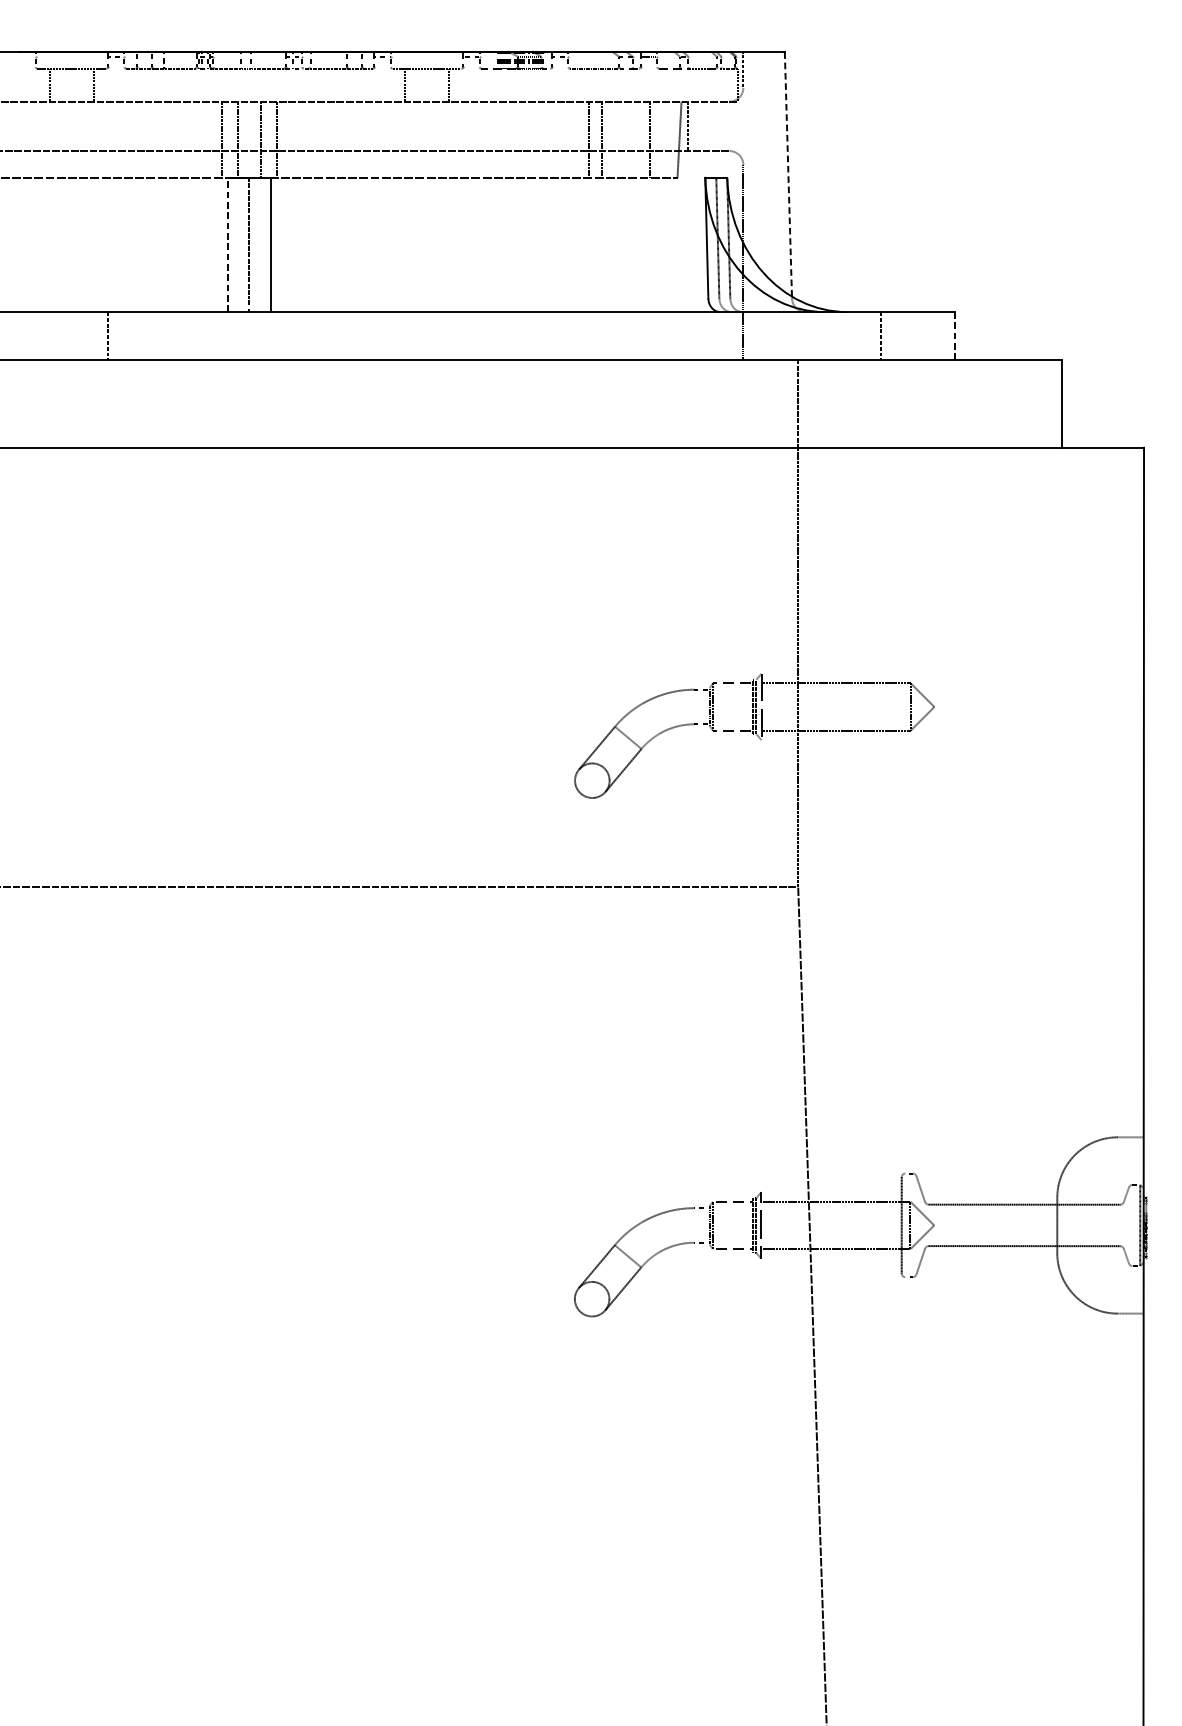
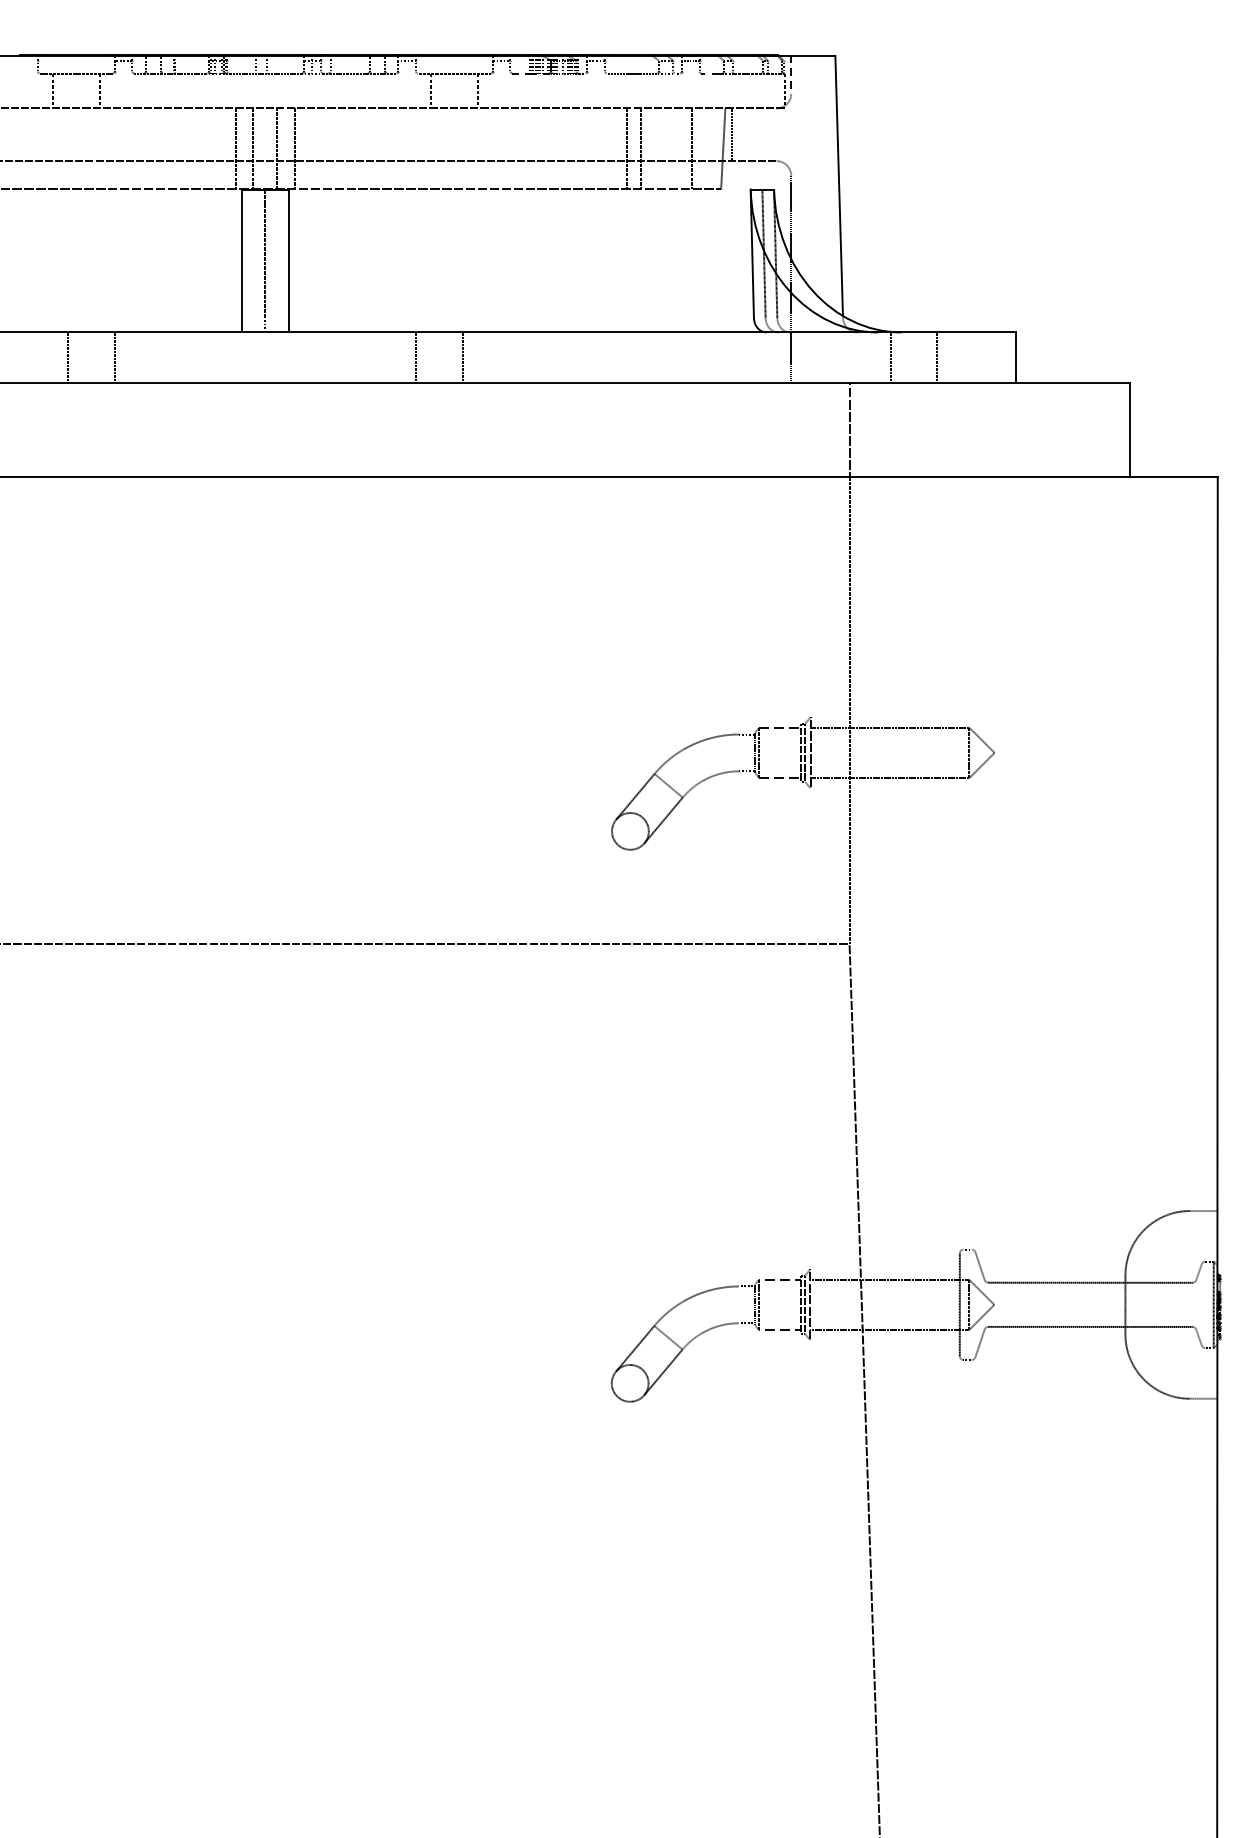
line: (788, 174) -> (839, 186), dashed -> solid
line: (227, 244) -> (242, 260), dashed -> solid
line: (64, 335) -> (68, 357), added
line: (390, 335) -> (415, 357), added
line: (434, 335) -> (462, 357), added
line: (836, 335) -> (890, 357), added
line: (954, 336) -> (1016, 358), dashed -> solid

